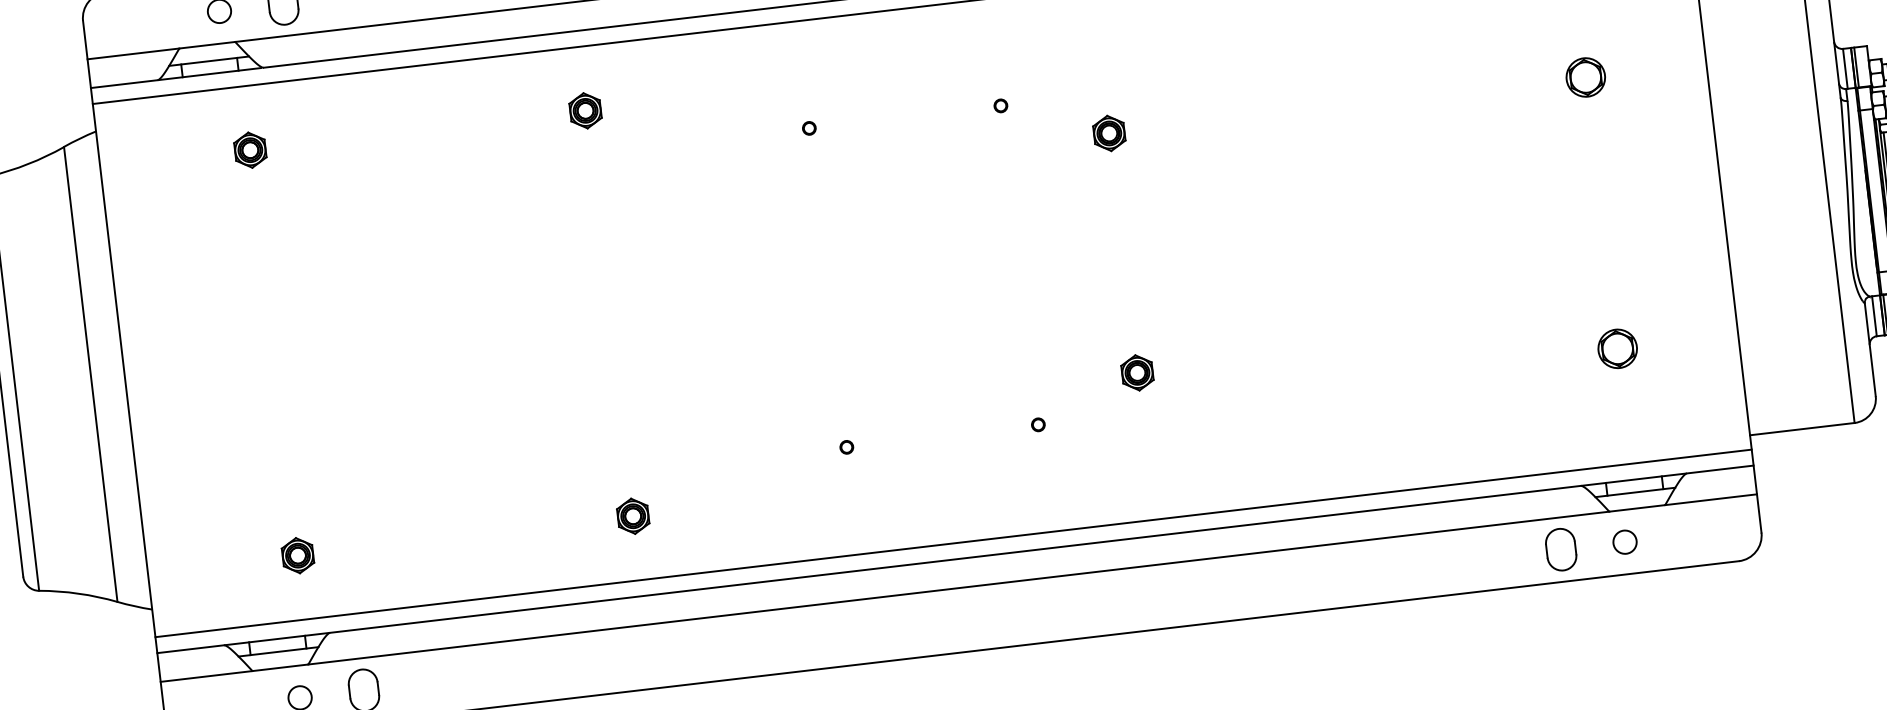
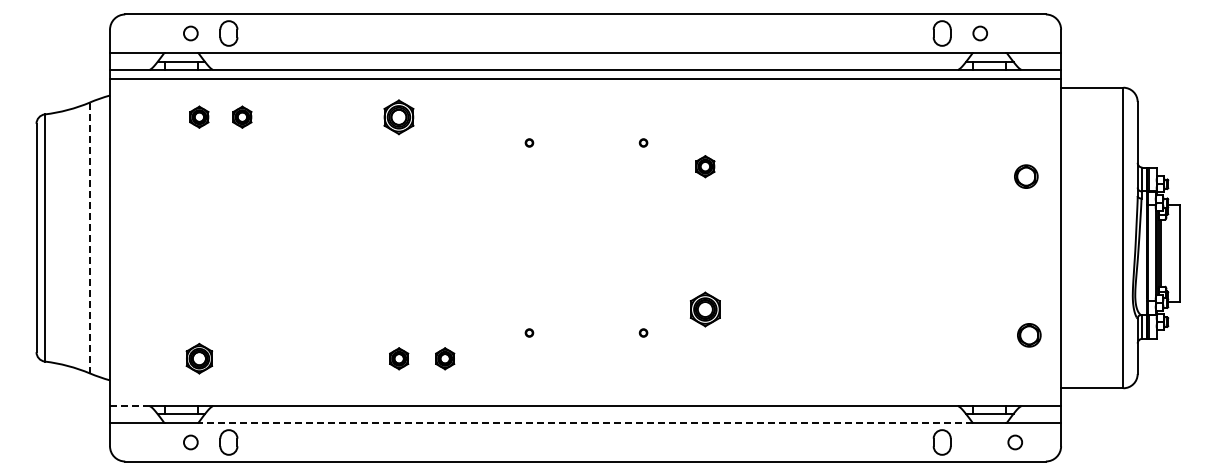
part: (1586, 77) -> (1026, 176), moved
part: (586, 109) -> (399, 116), size x1.6
part: (322, 140) -> (242, 116), added
part: (1618, 349) -> (1029, 335), moved
part: (1137, 371) -> (705, 308), size x1.6
line: (91, 375) -> (90, 238), solid -> dashed
part: (710, 506) -> (445, 358), added
line: (953, 542) -> (585, 396), removed
circle: (1623, 542) -> (1014, 442), moved
part: (298, 555) -> (199, 358), size x1.4
line: (958, 588) -> (585, 423), solid -> dashed
line: (190, 649) -> (129, 406), solid -> dashed

